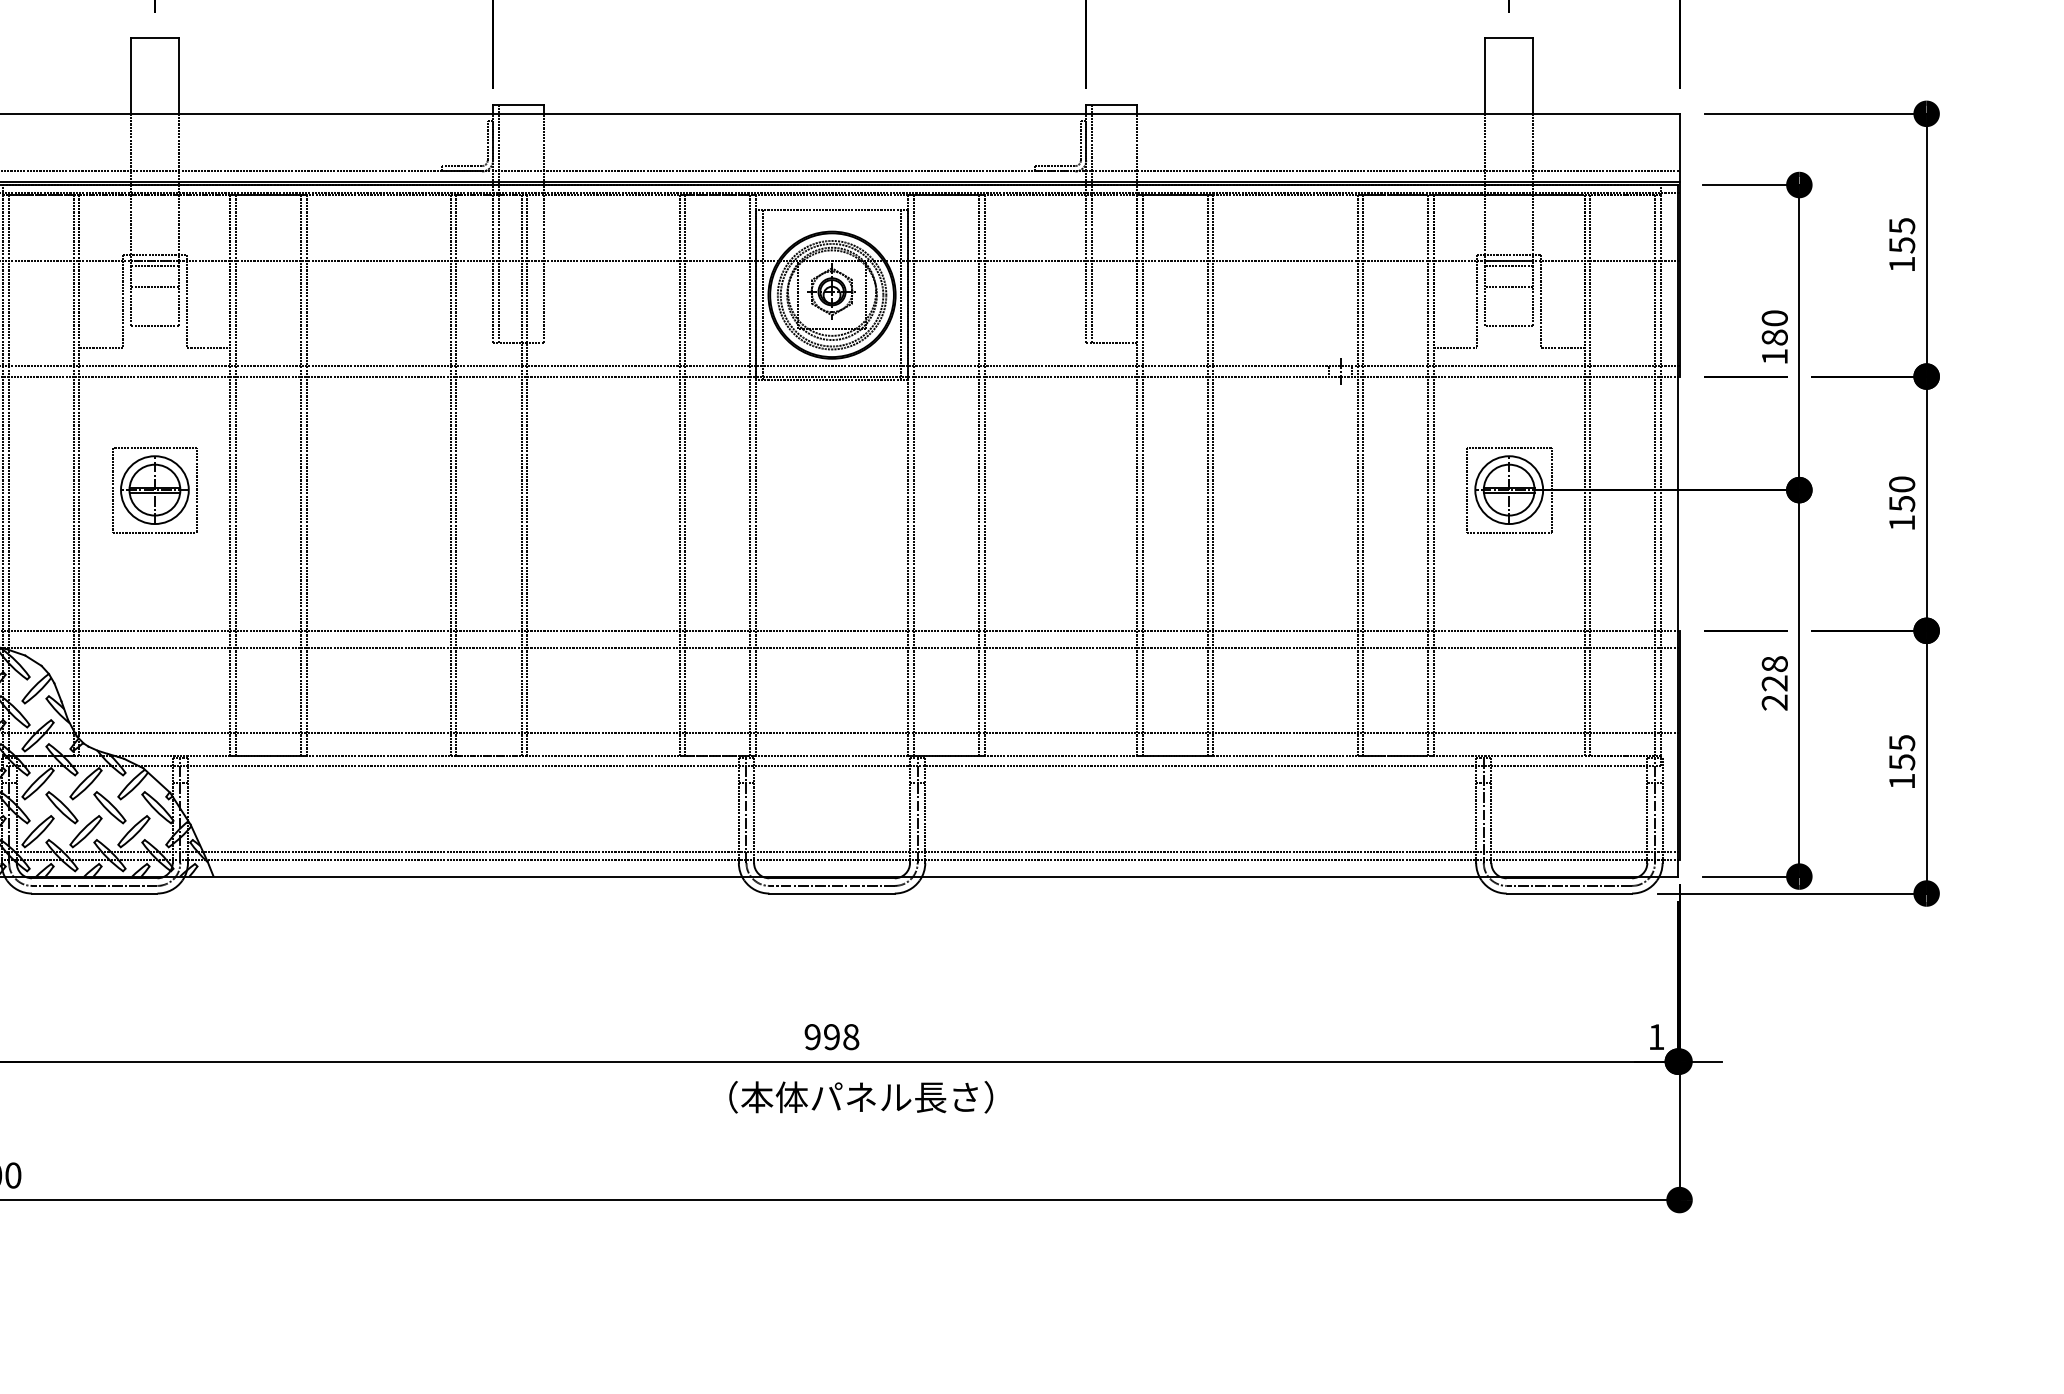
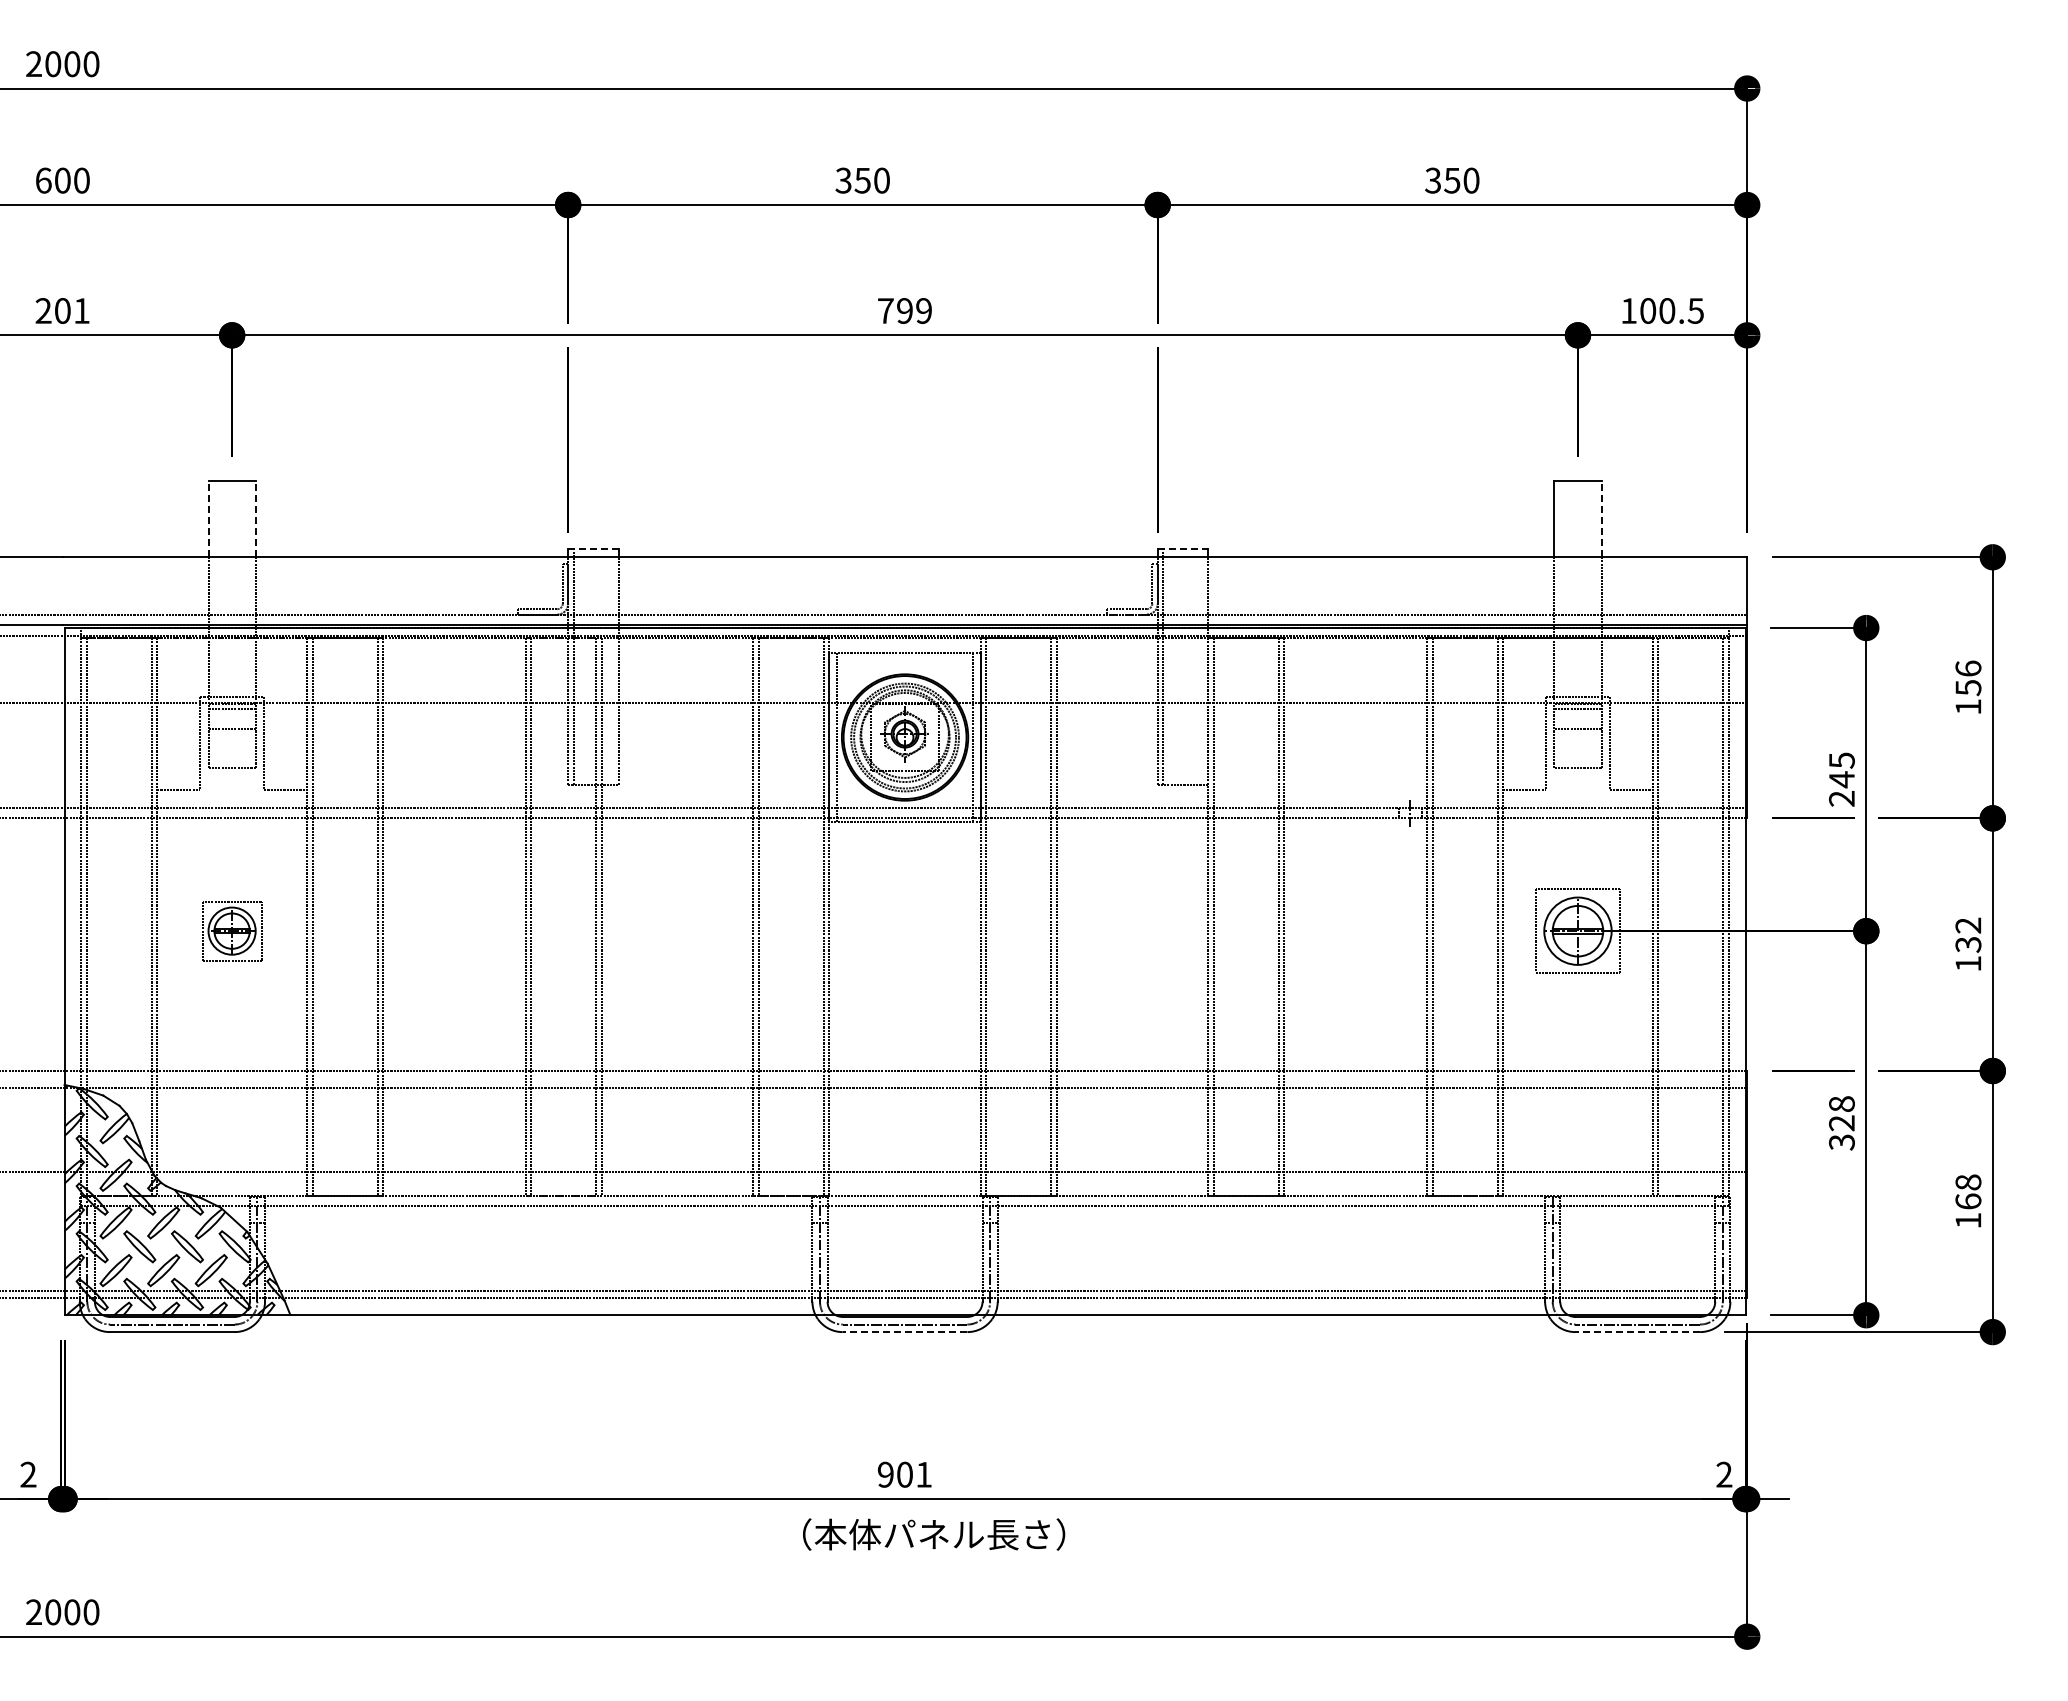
line: (131, 75) -> (208, 519), solid -> dashed
line: (178, 75) -> (255, 519), solid -> dashed
line: (1532, 75) -> (1601, 519), solid -> dashed
line: (518, 105) -> (593, 548), solid -> dashed
line: (1112, 105) -> (1183, 548), solid -> dashed
text: (1902, 225) -> (1968, 668), 155 -> 156
text: (1774, 337) -> (1841, 779), 180 -> 245
part: (154, 489) -> (231, 930), size x0.7
text: (1902, 493) -> (1968, 934), 150 -> 132
text: (1774, 702) -> (1841, 1142), 228 -> 328
text: (1902, 752) -> (1968, 1191), 155 -> 168
line: (831, 893) -> (904, 1332), solid -> dashed
line: (1569, 893) -> (1637, 1332), solid -> dashed
text: (841, 1036) -> (914, 1474), 998 -> 901
text: (1656, 1036) -> (1724, 1474), 1 -> 2

